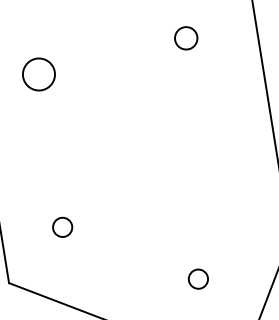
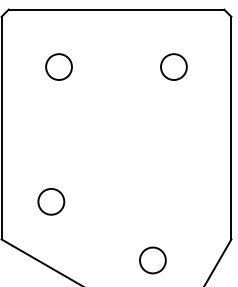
circle: (185, 37) -> (173, 66), size x1.43
circle: (38, 73) -> (58, 66), moved
circle: (62, 226) -> (51, 201), size x1.67
circle: (197, 279) -> (152, 260), size x1.67

